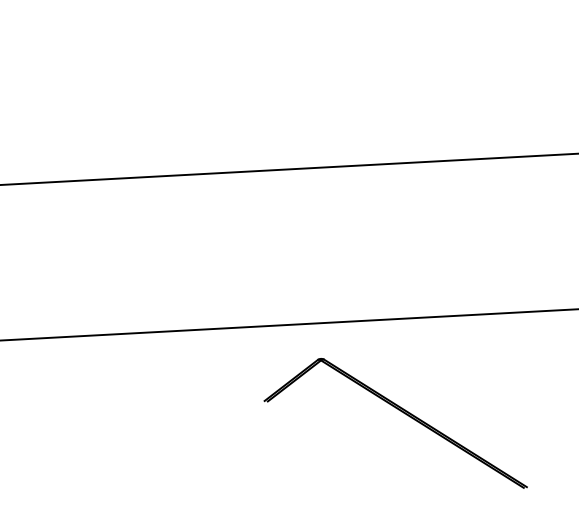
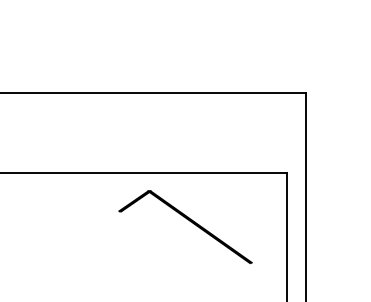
part: (403, 415) -> (190, 222), moved

